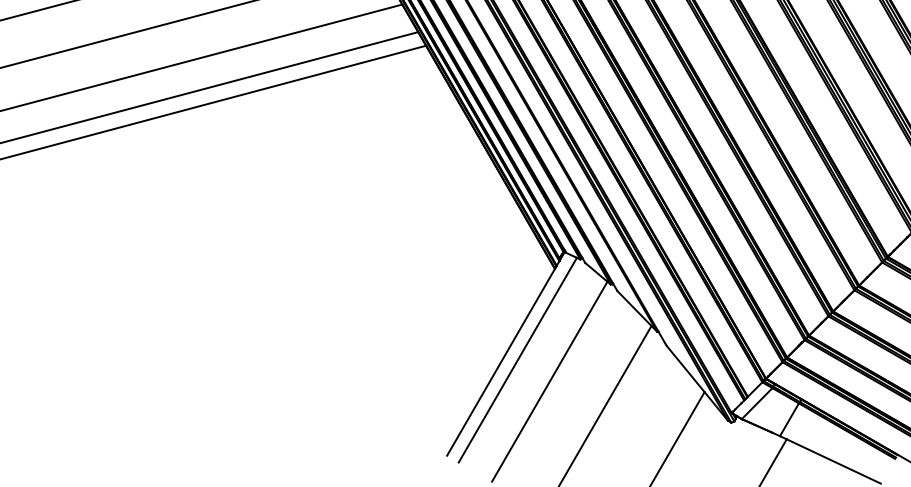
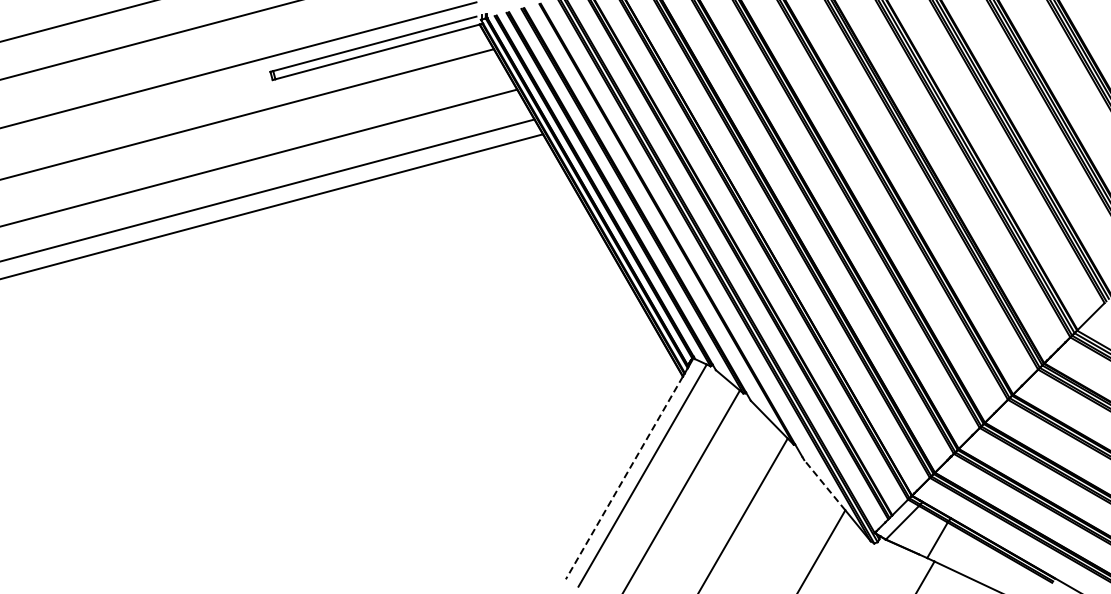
line: (501, 362) -> (624, 478), solid -> dashed
line: (685, 368) -> (824, 484), solid -> dashed

